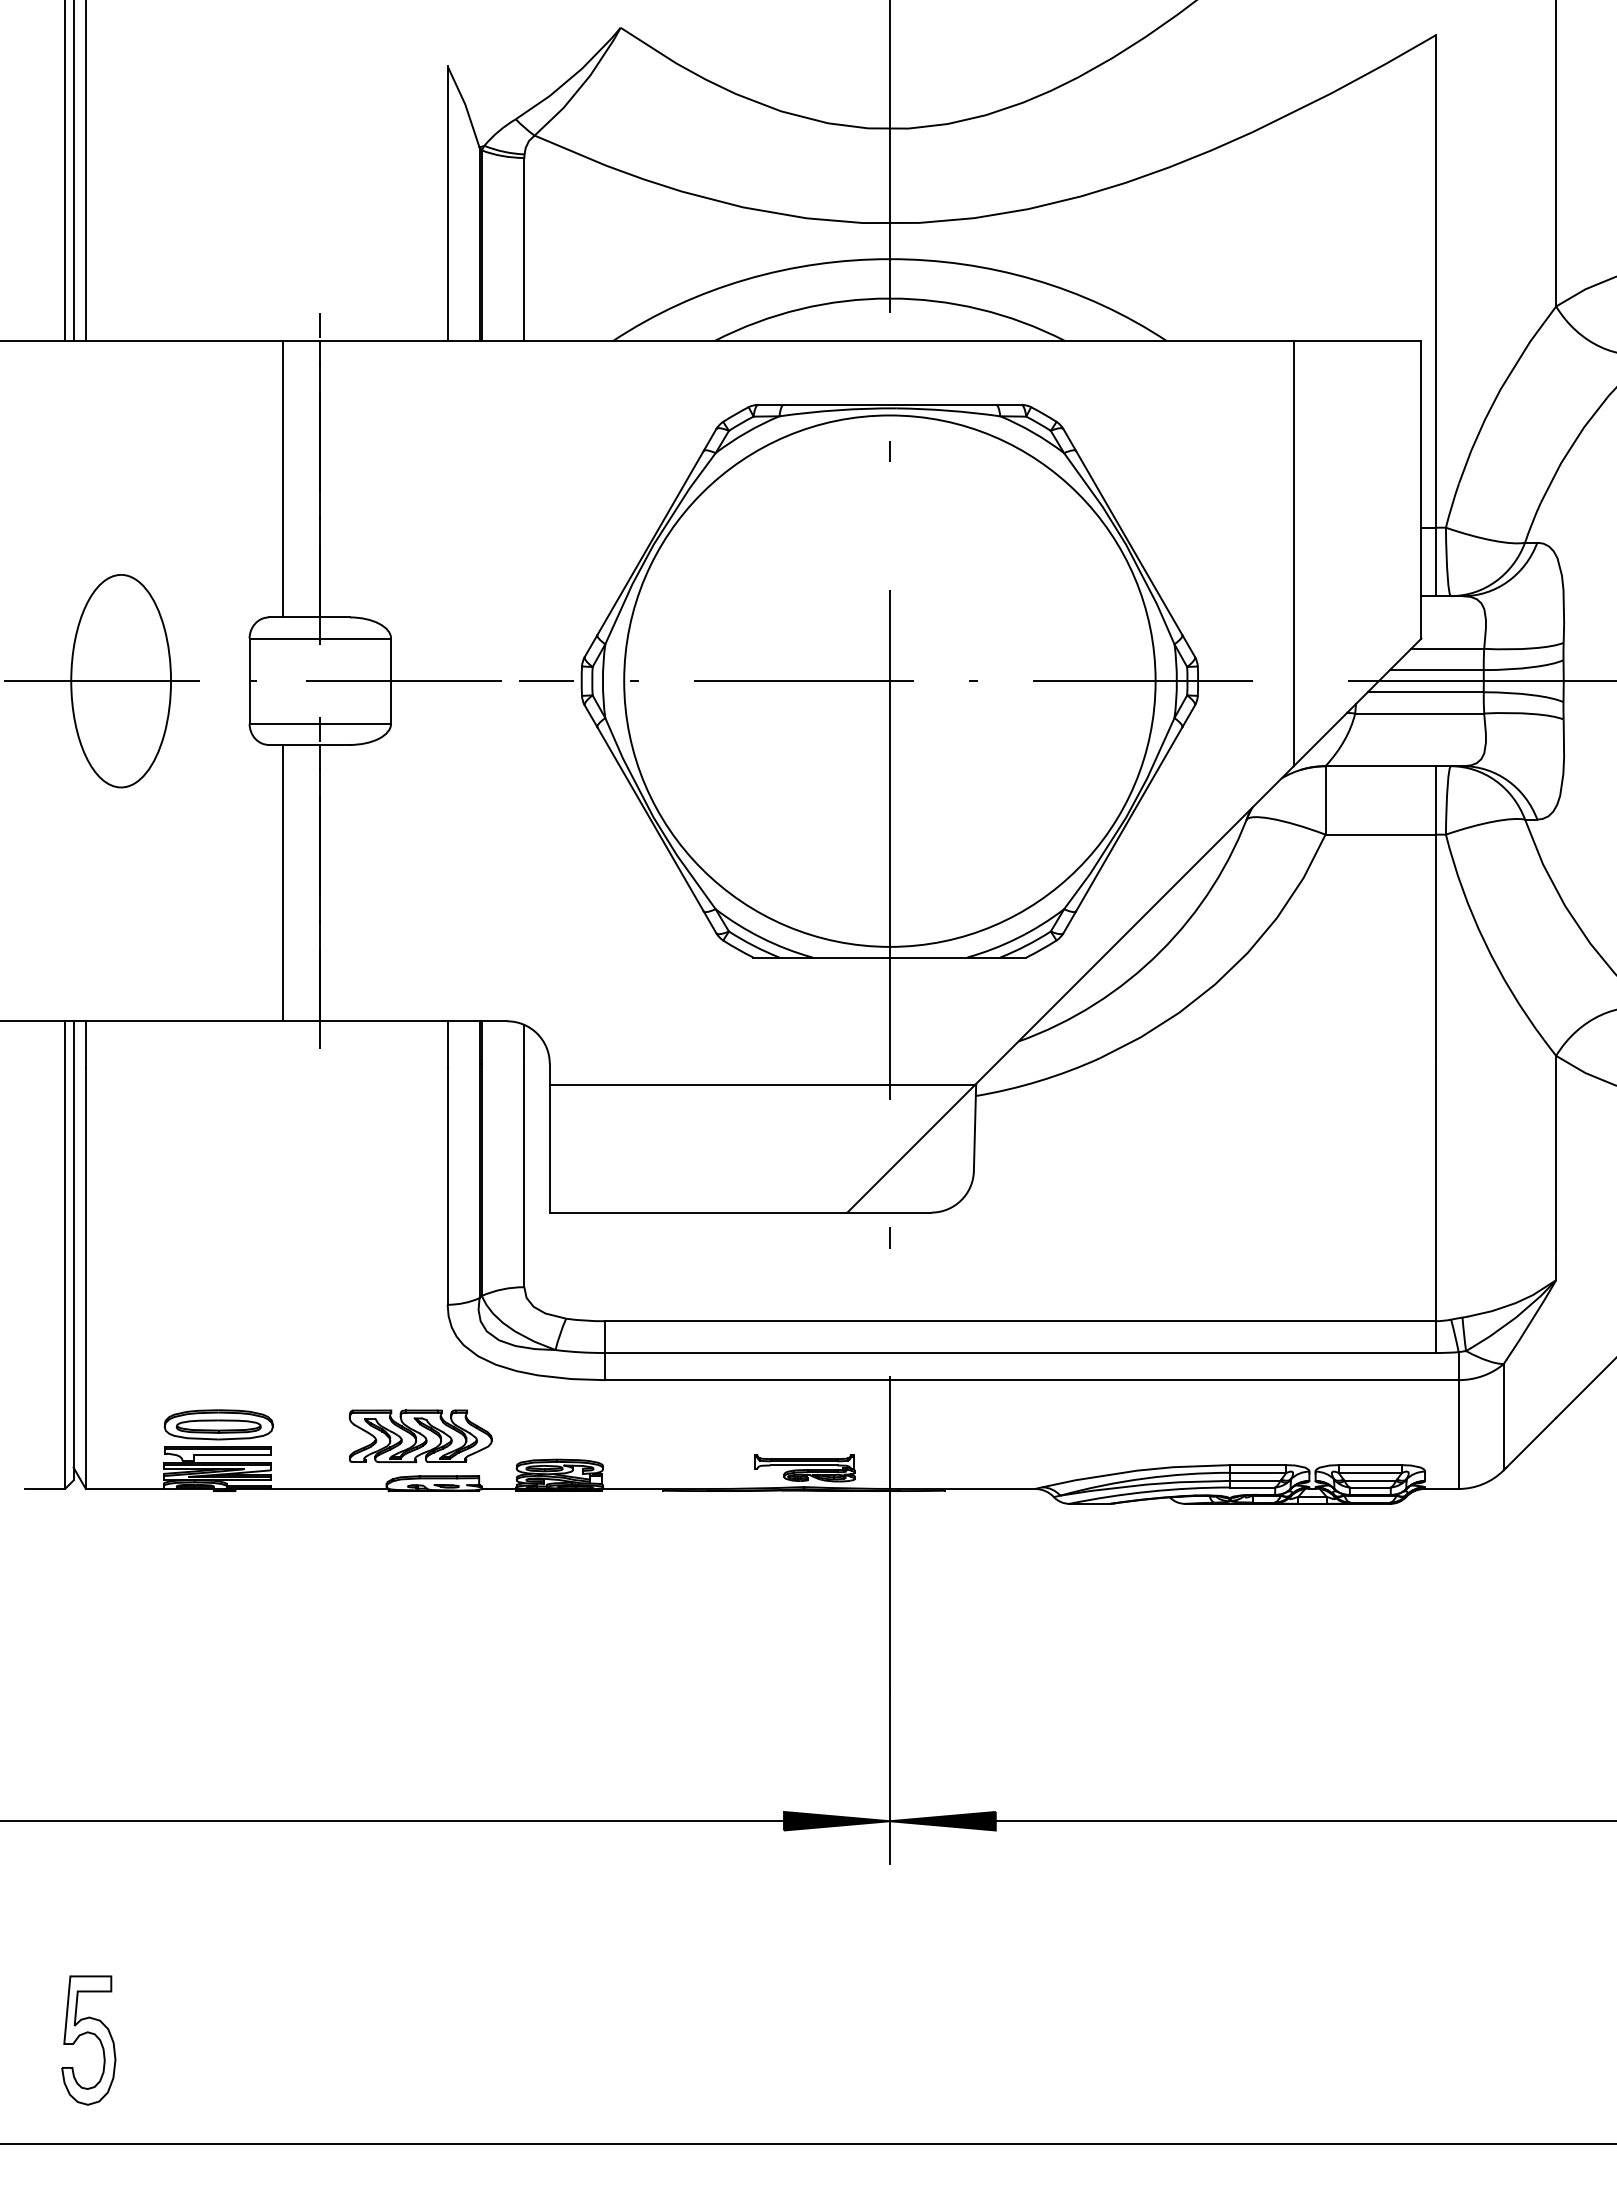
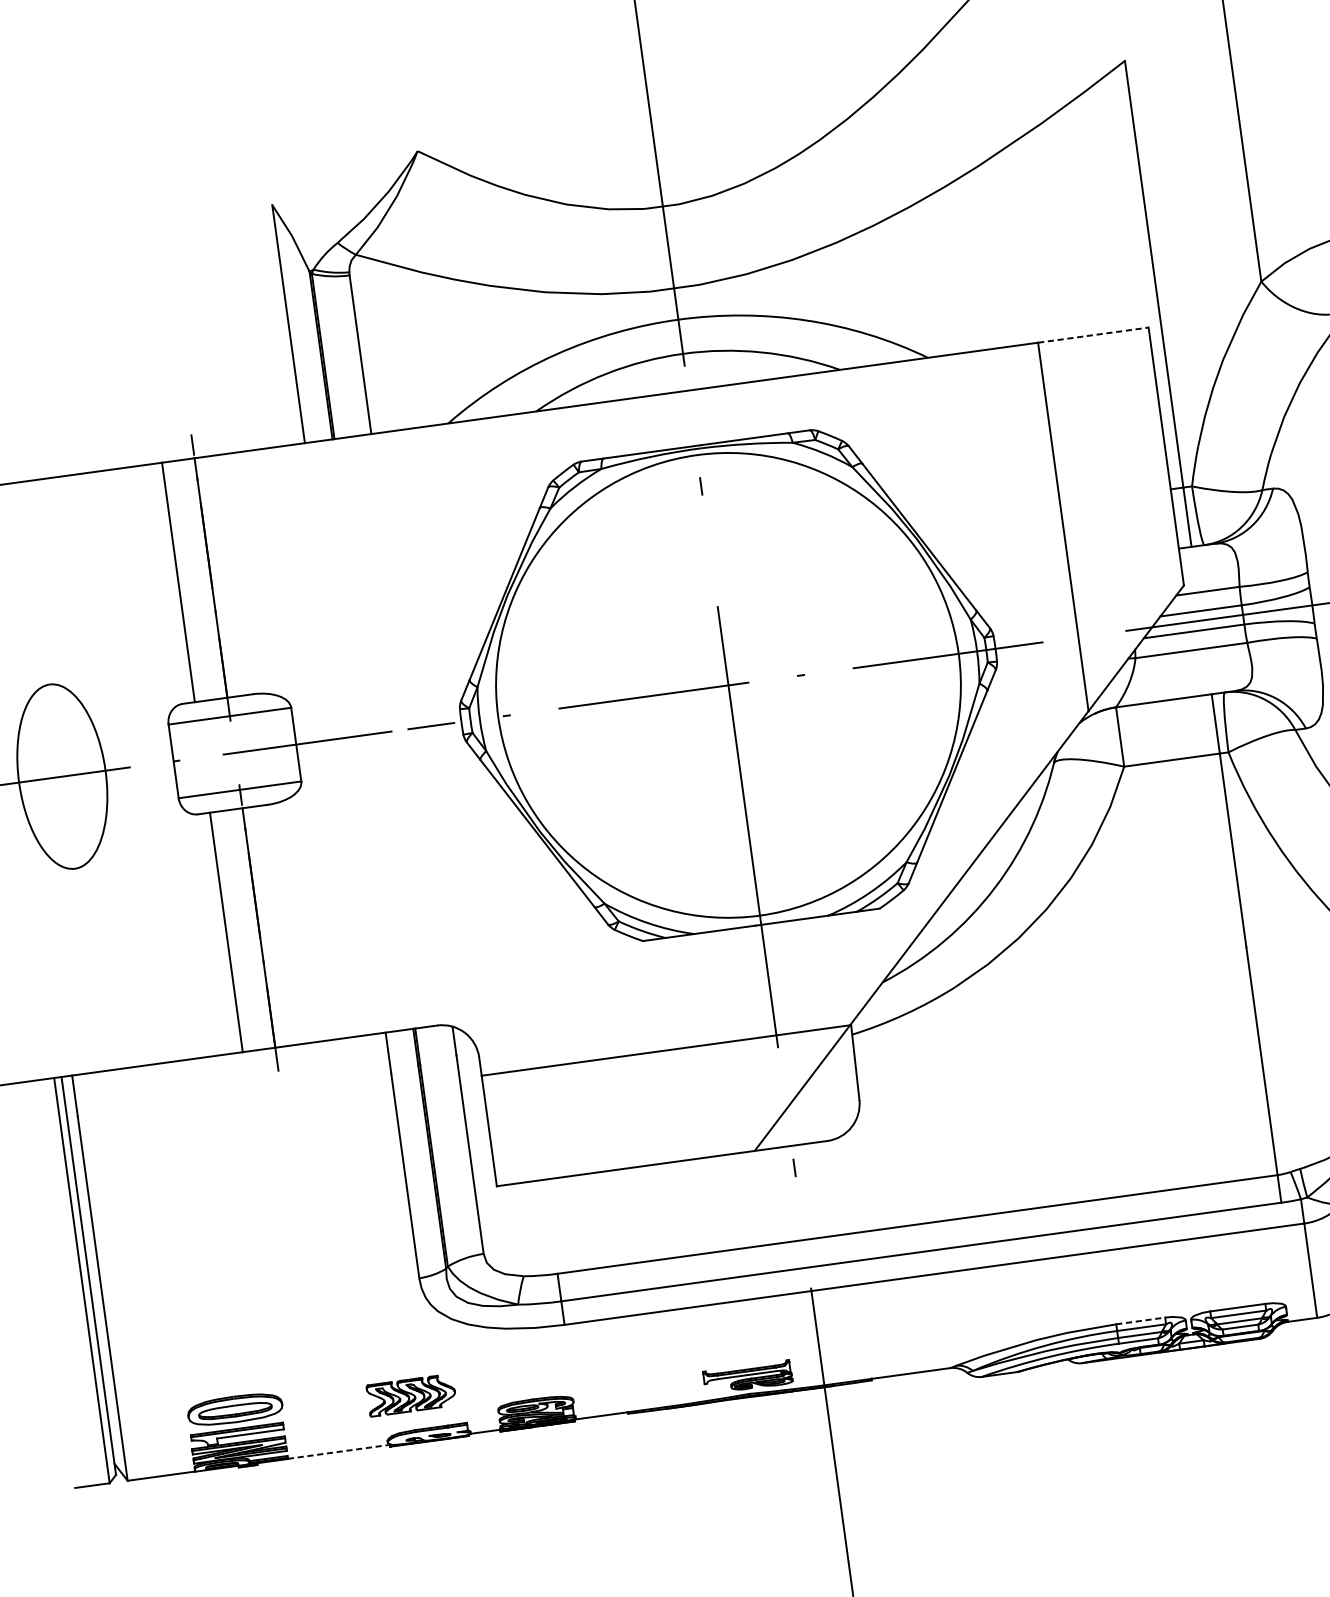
line: (1357, 341) -> (1093, 335), solid -> dashed
part: (420, 1435) -> (411, 1394), size x0.7
line: (1258, 1465) -> (1140, 1321), solid -> dashed
line: (330, 1488) -> (339, 1451), solid -> dashed

